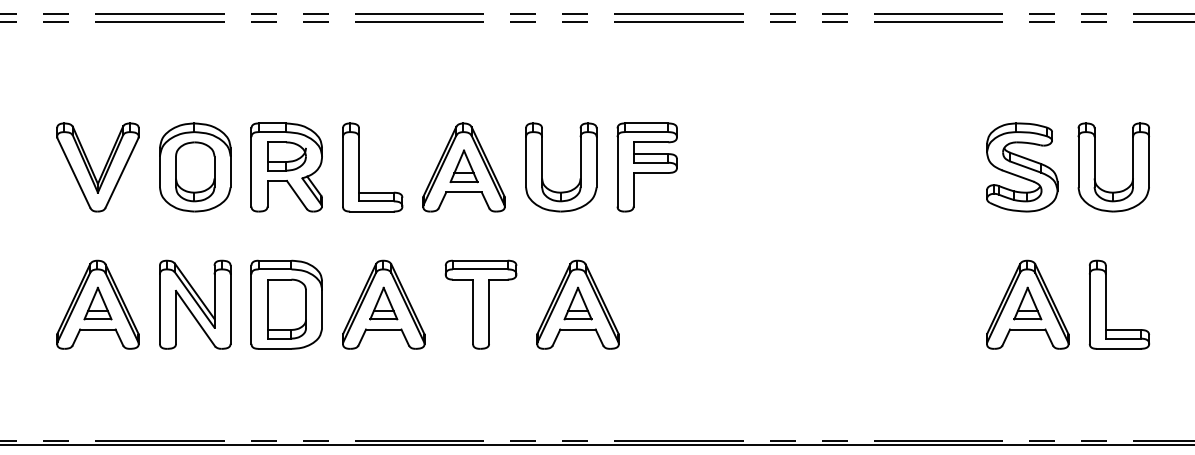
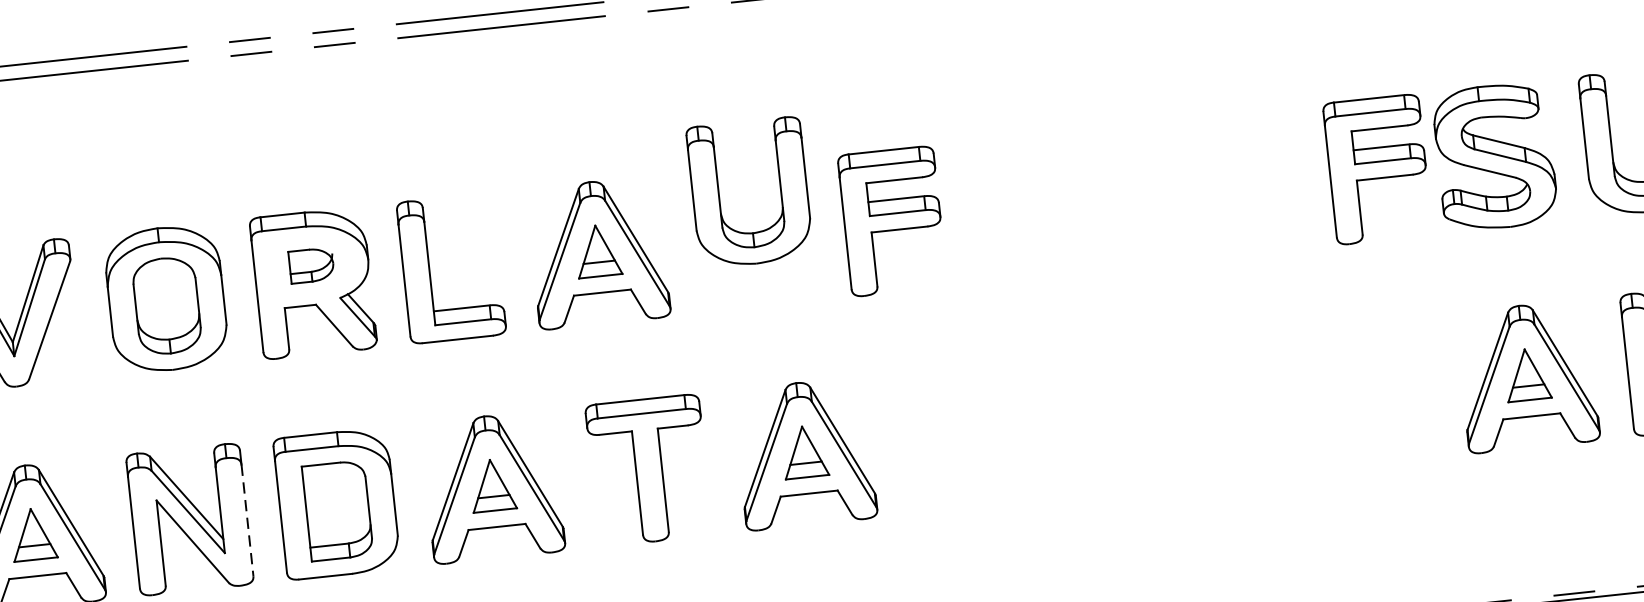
part: (286, 156) -> (311, 265), size x0.7
part: (542, 167) -> (719, 195), moved
part: (948, 167) -> (1376, 169), added
line: (230, 309) -> (247, 521), solid -> dashed

